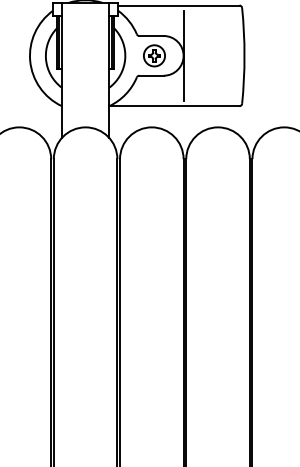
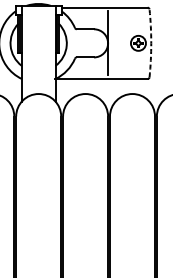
part: (154, 55) -> (138, 43), moved
arc: (244, 55) -> (151, 43), solid -> dashed

